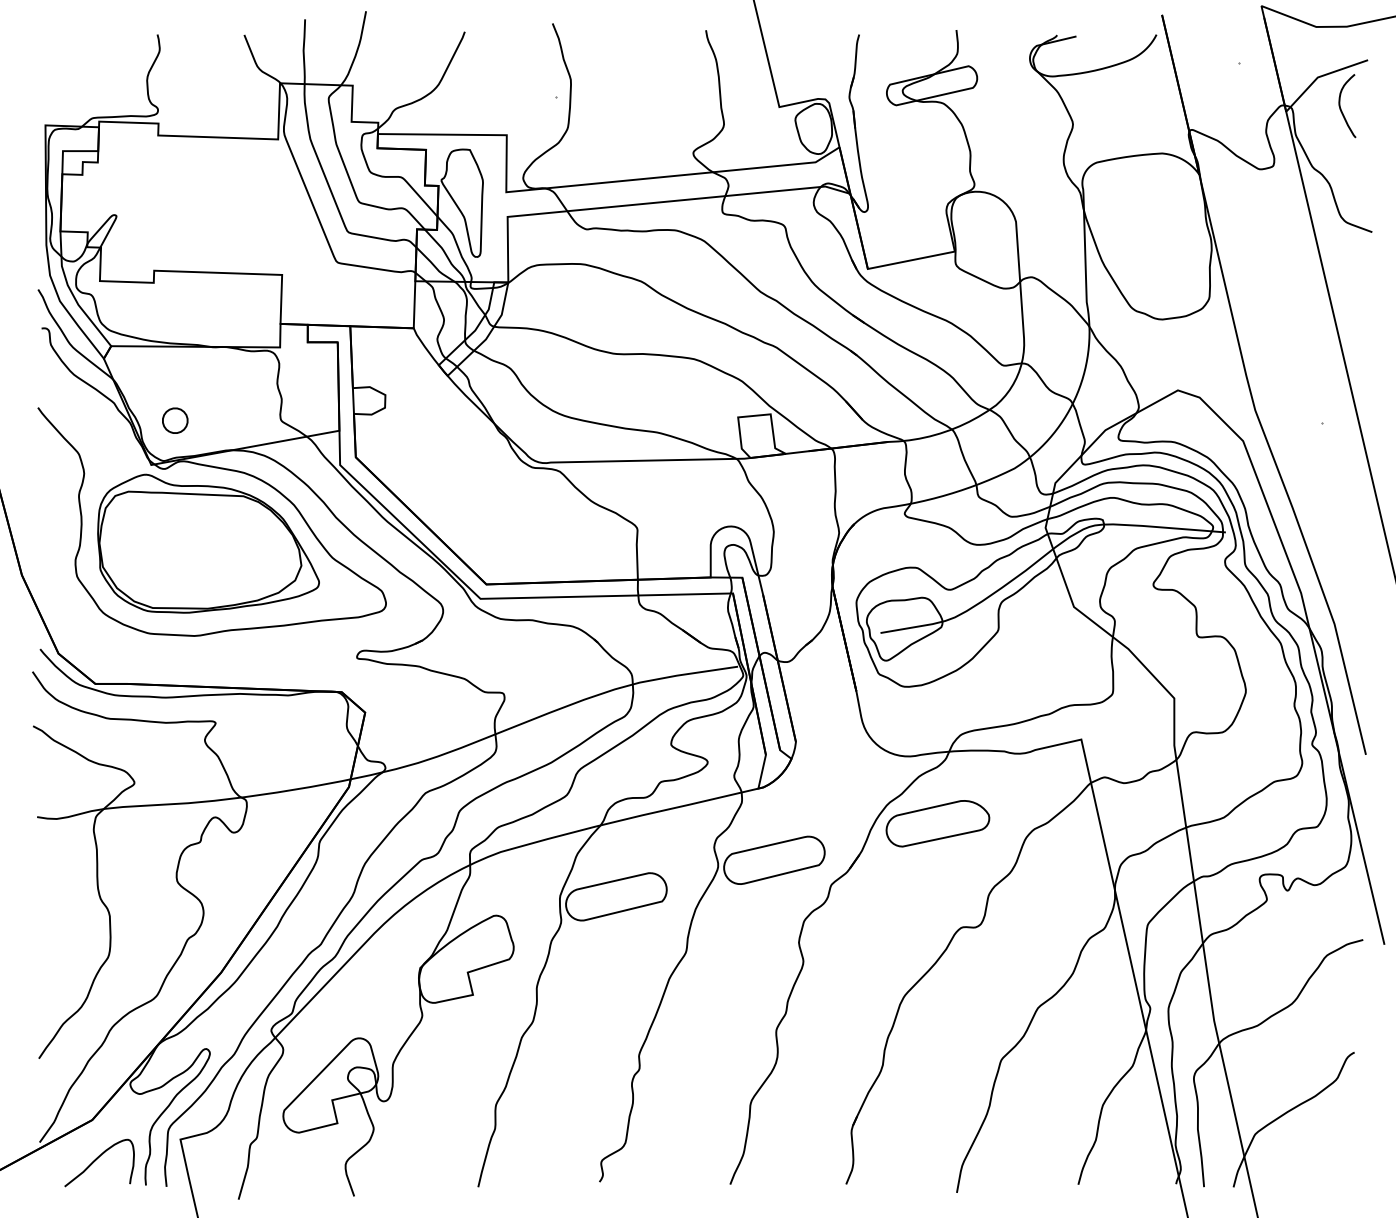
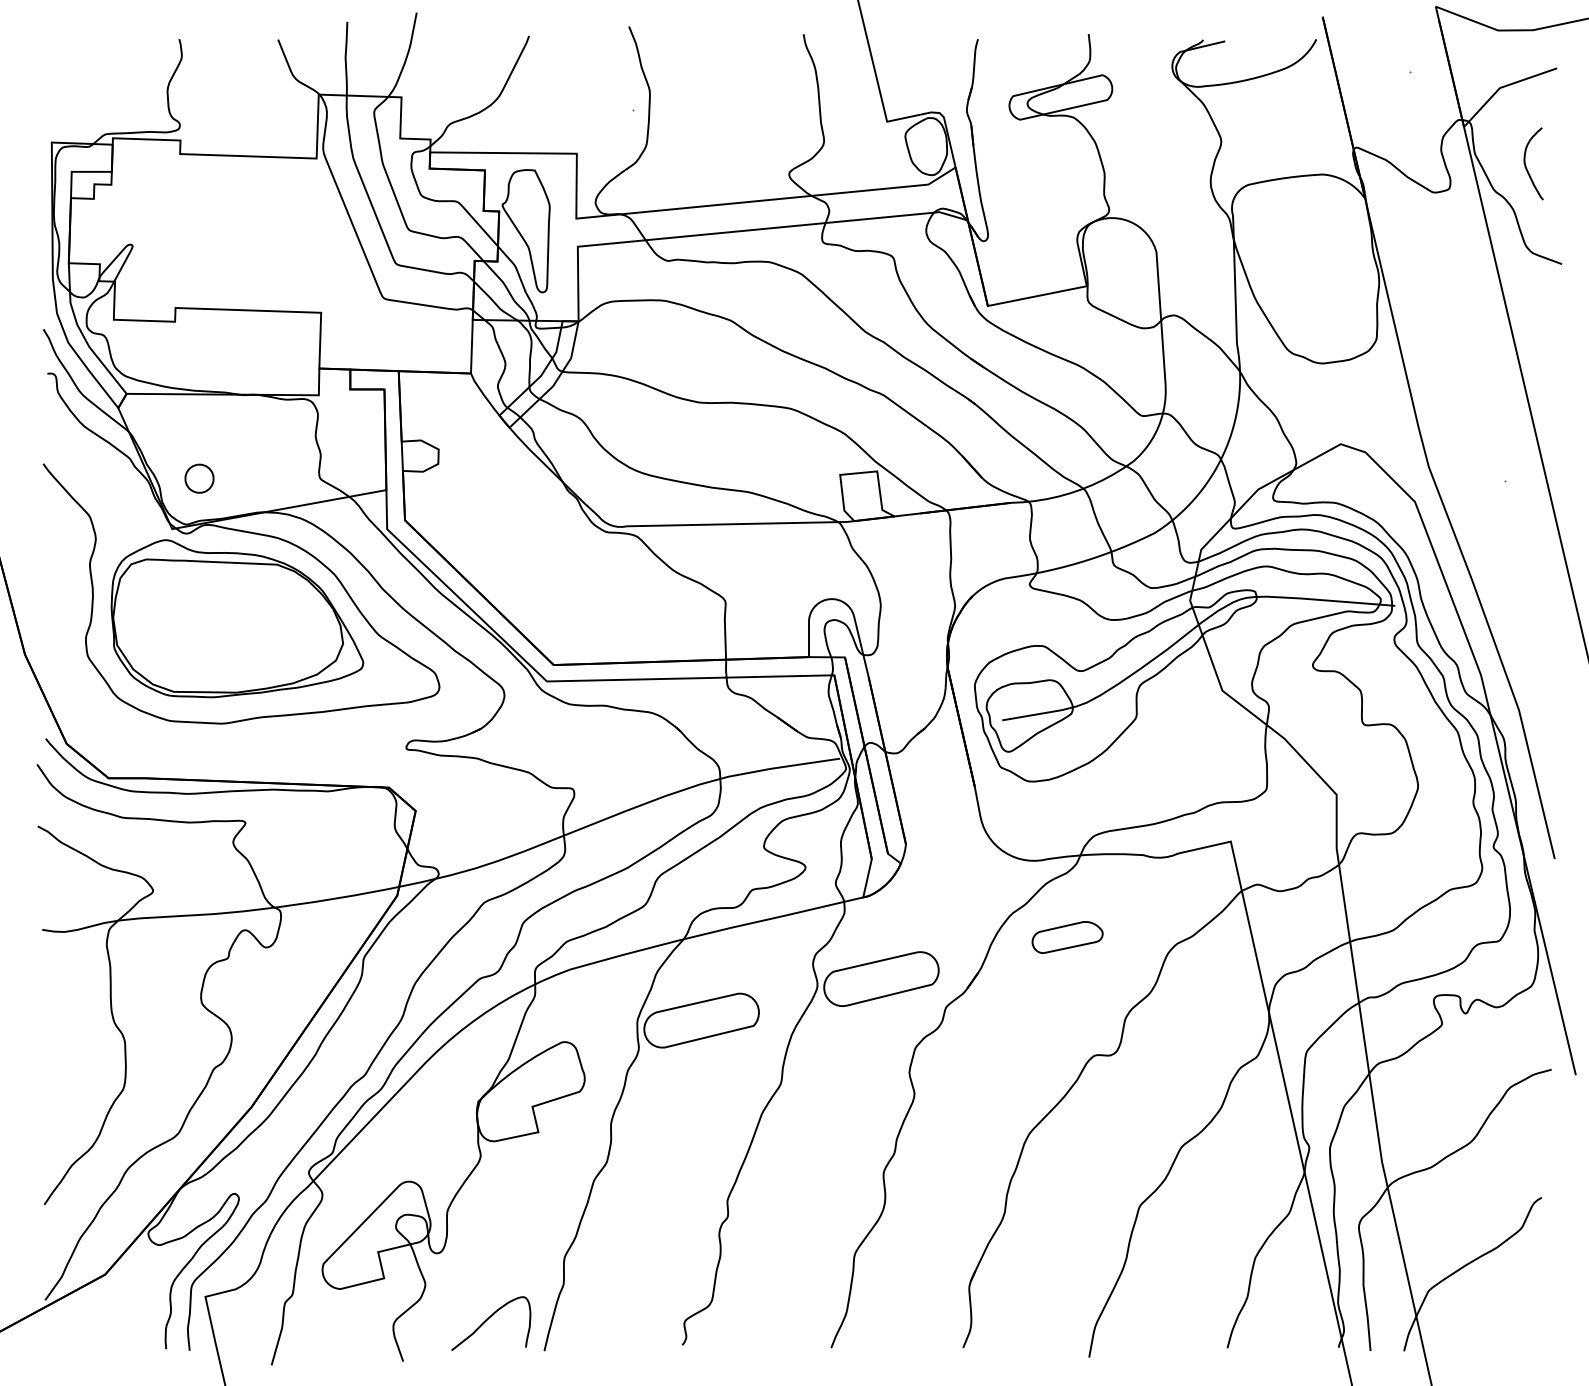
curve: (1341, 108) -> (1526, 166), moved
part: (937, 823) -> (1067, 937), size x0.6
curve: (97, 1159) -> (488, 1319), moved

